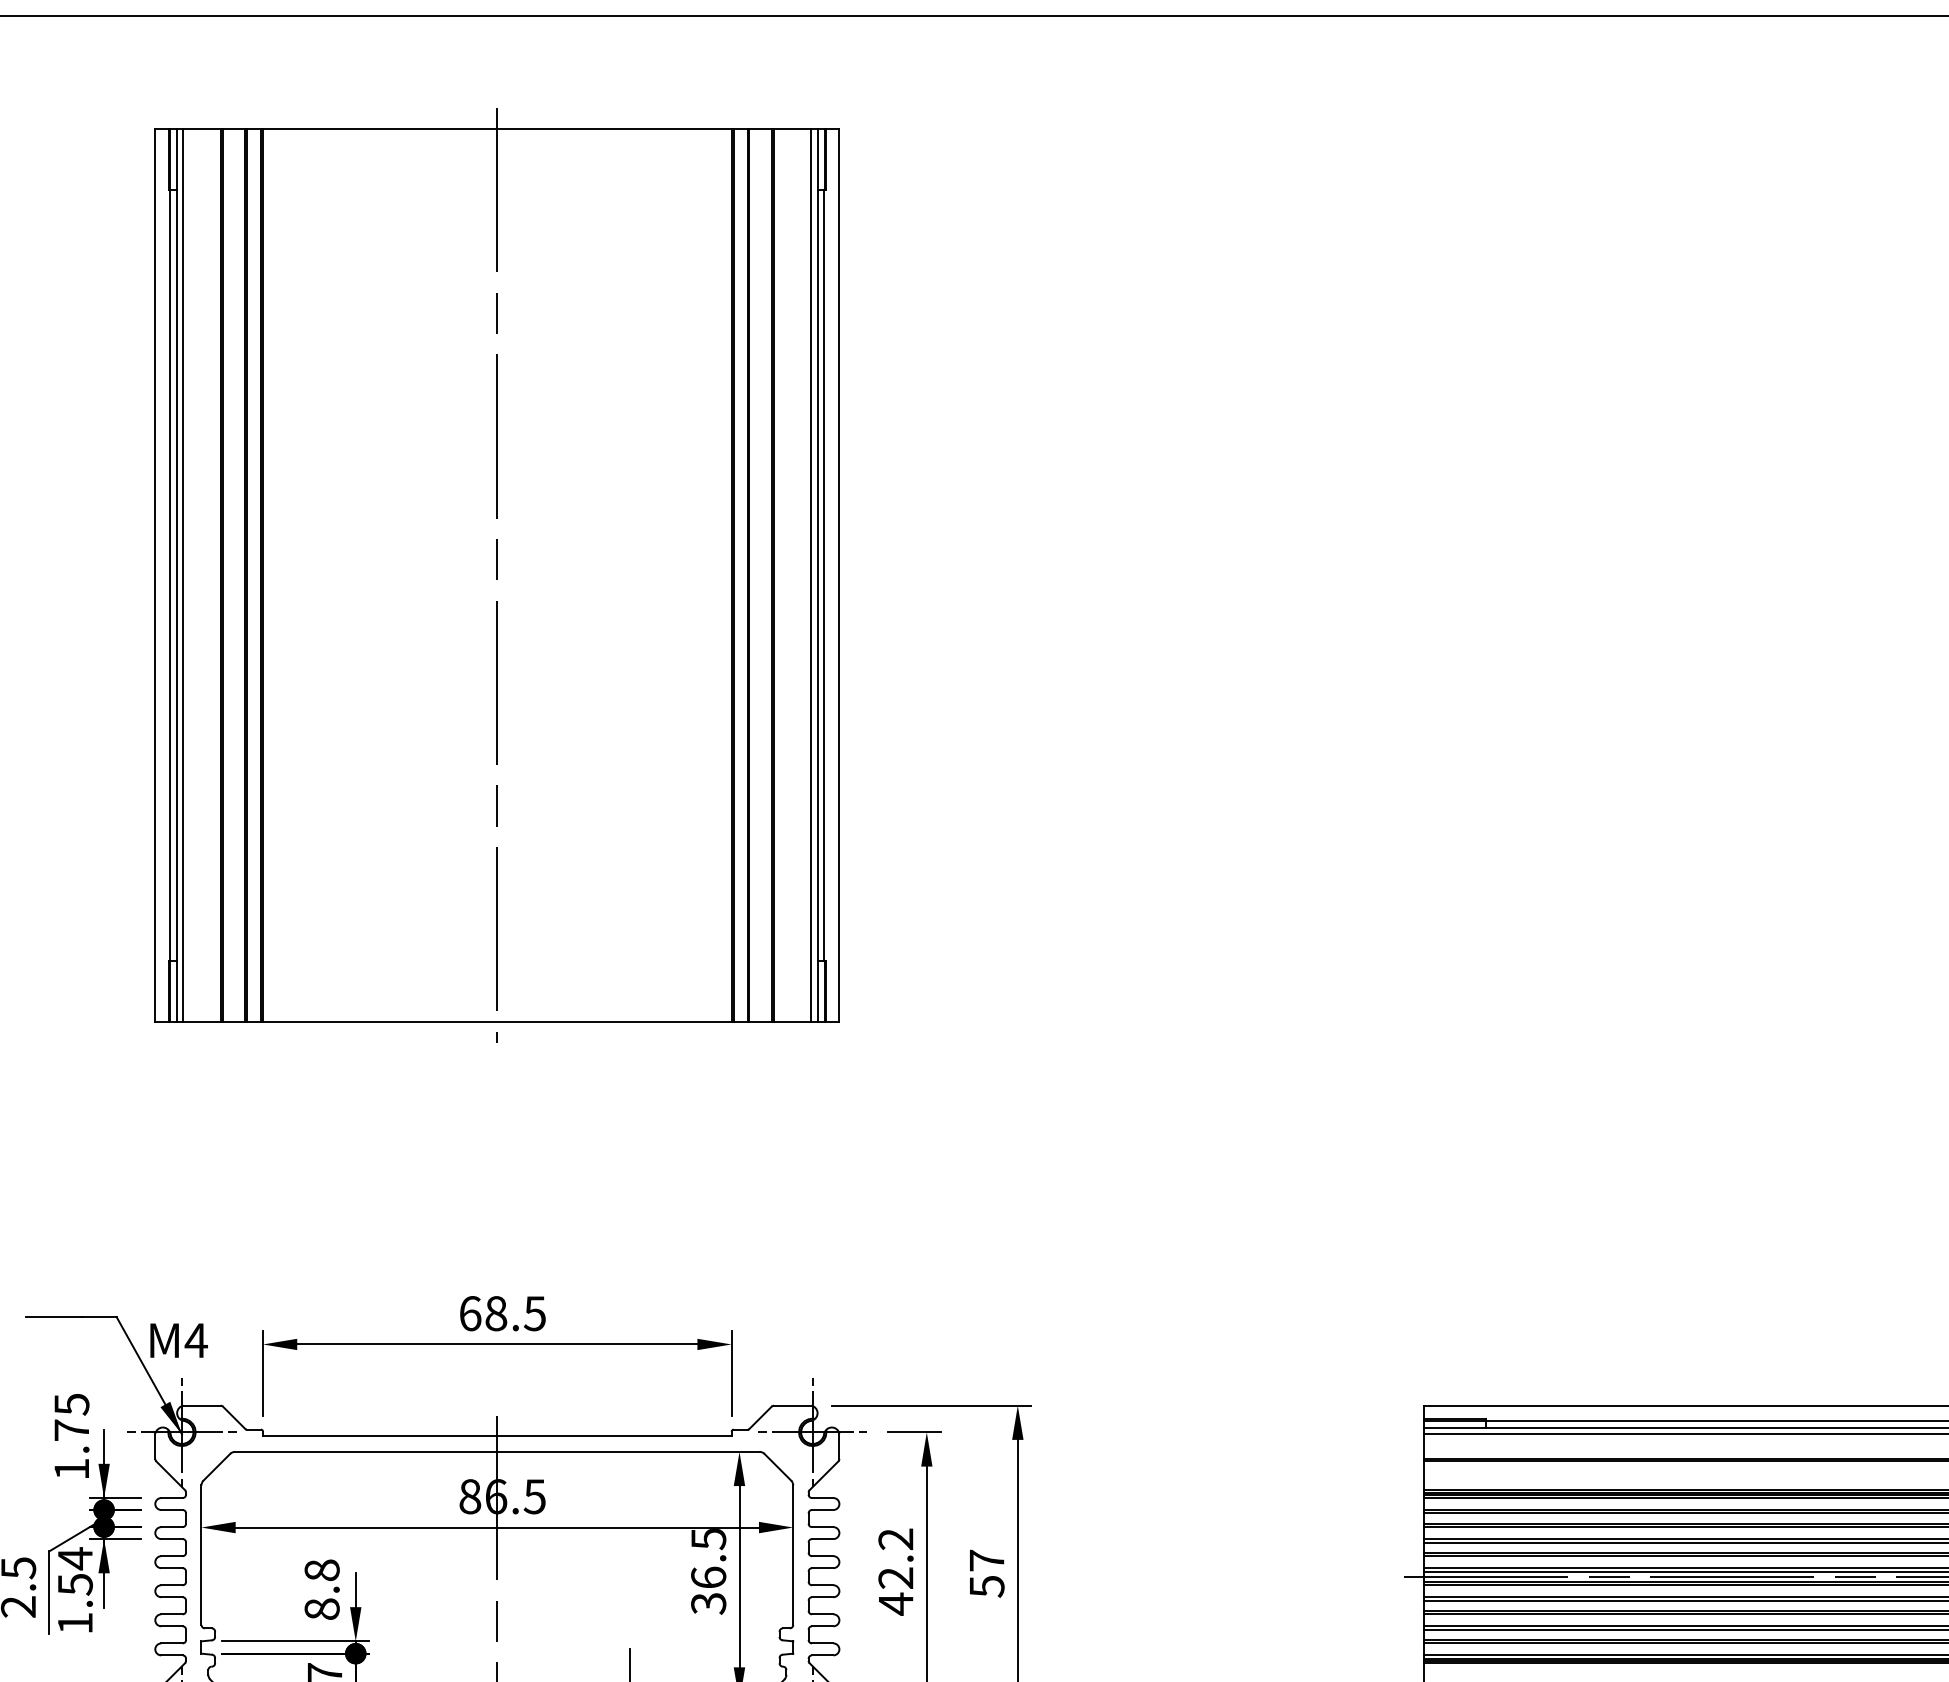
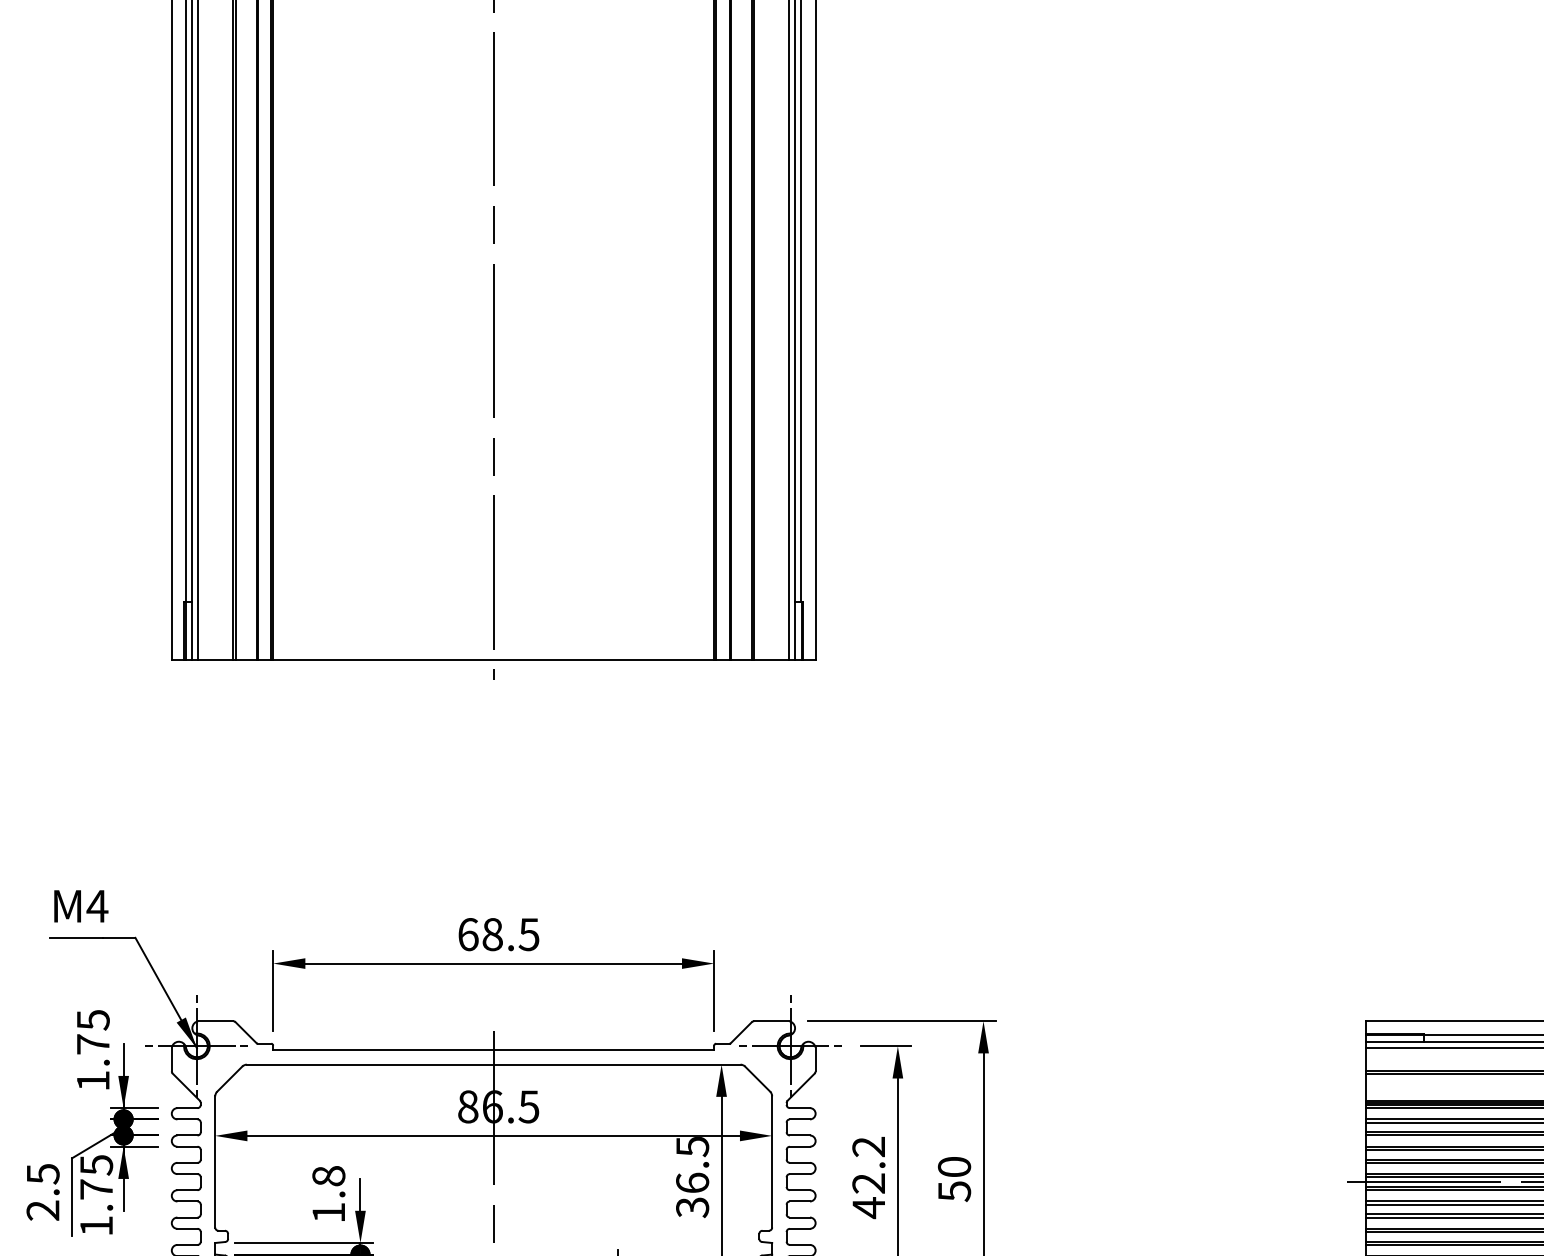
text: (178, 1340) -> (80, 906), moved
text: (986, 1560) -> (954, 1166), 57 -> 50
text: (75, 1571) -> (96, 1177), 1.54 -> 1.75
text: (321, 1608) -> (328, 1212), 8.8 -> 1.8

